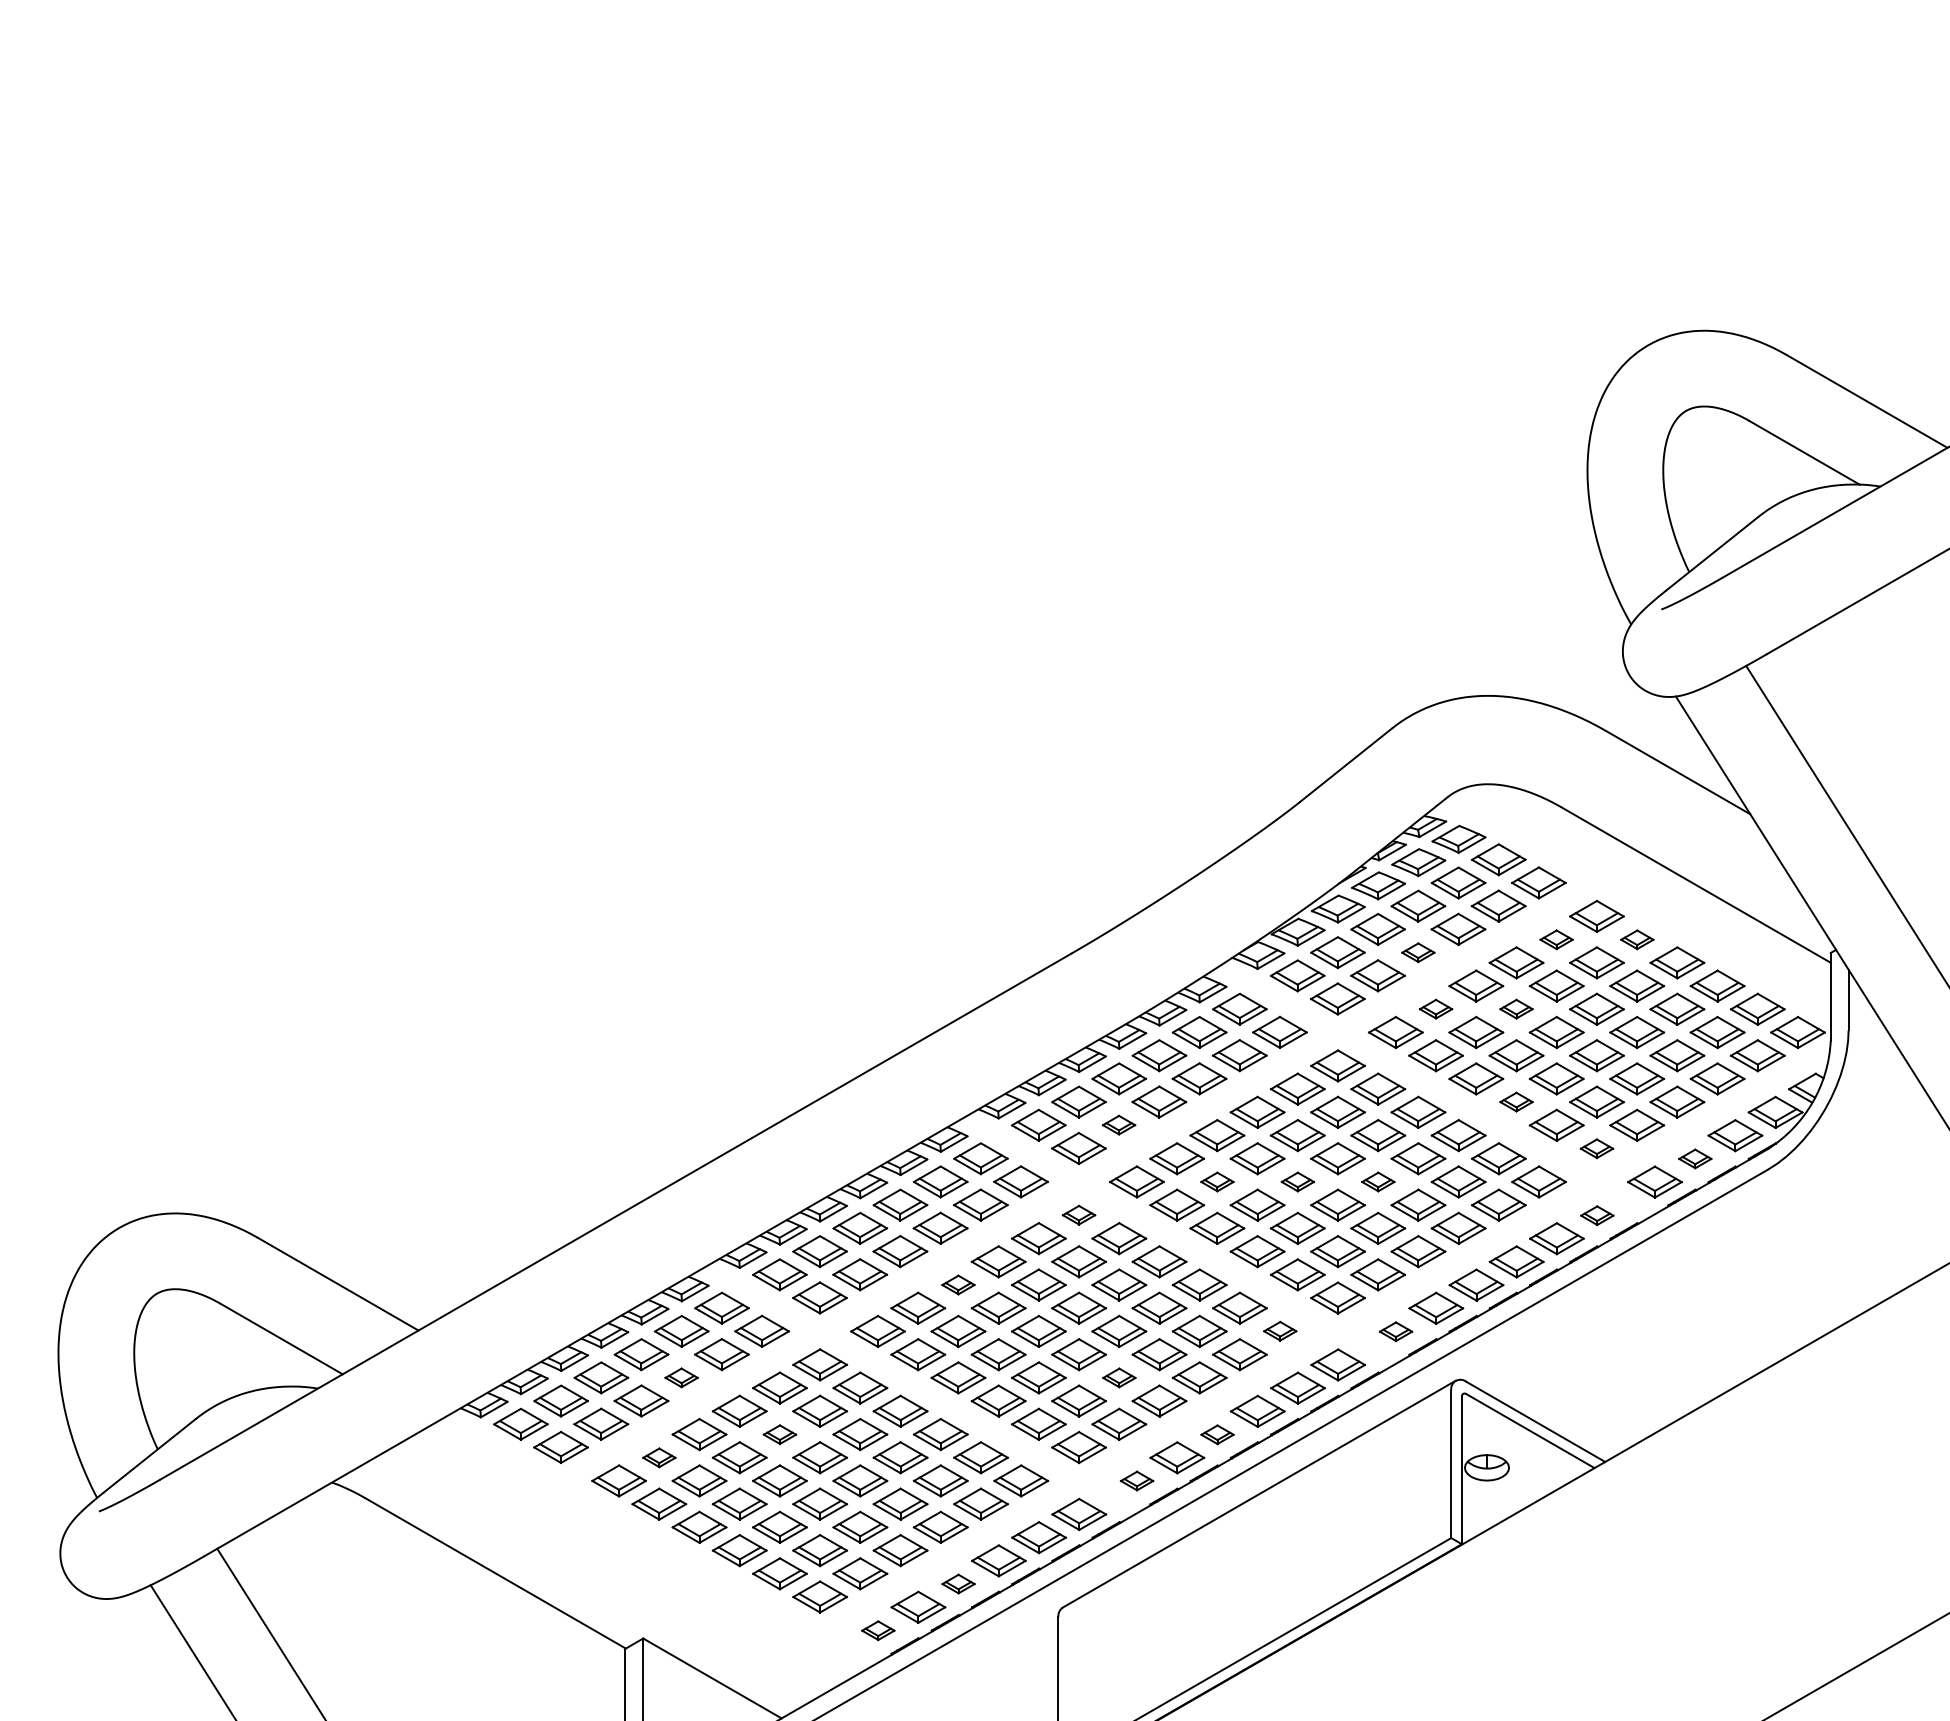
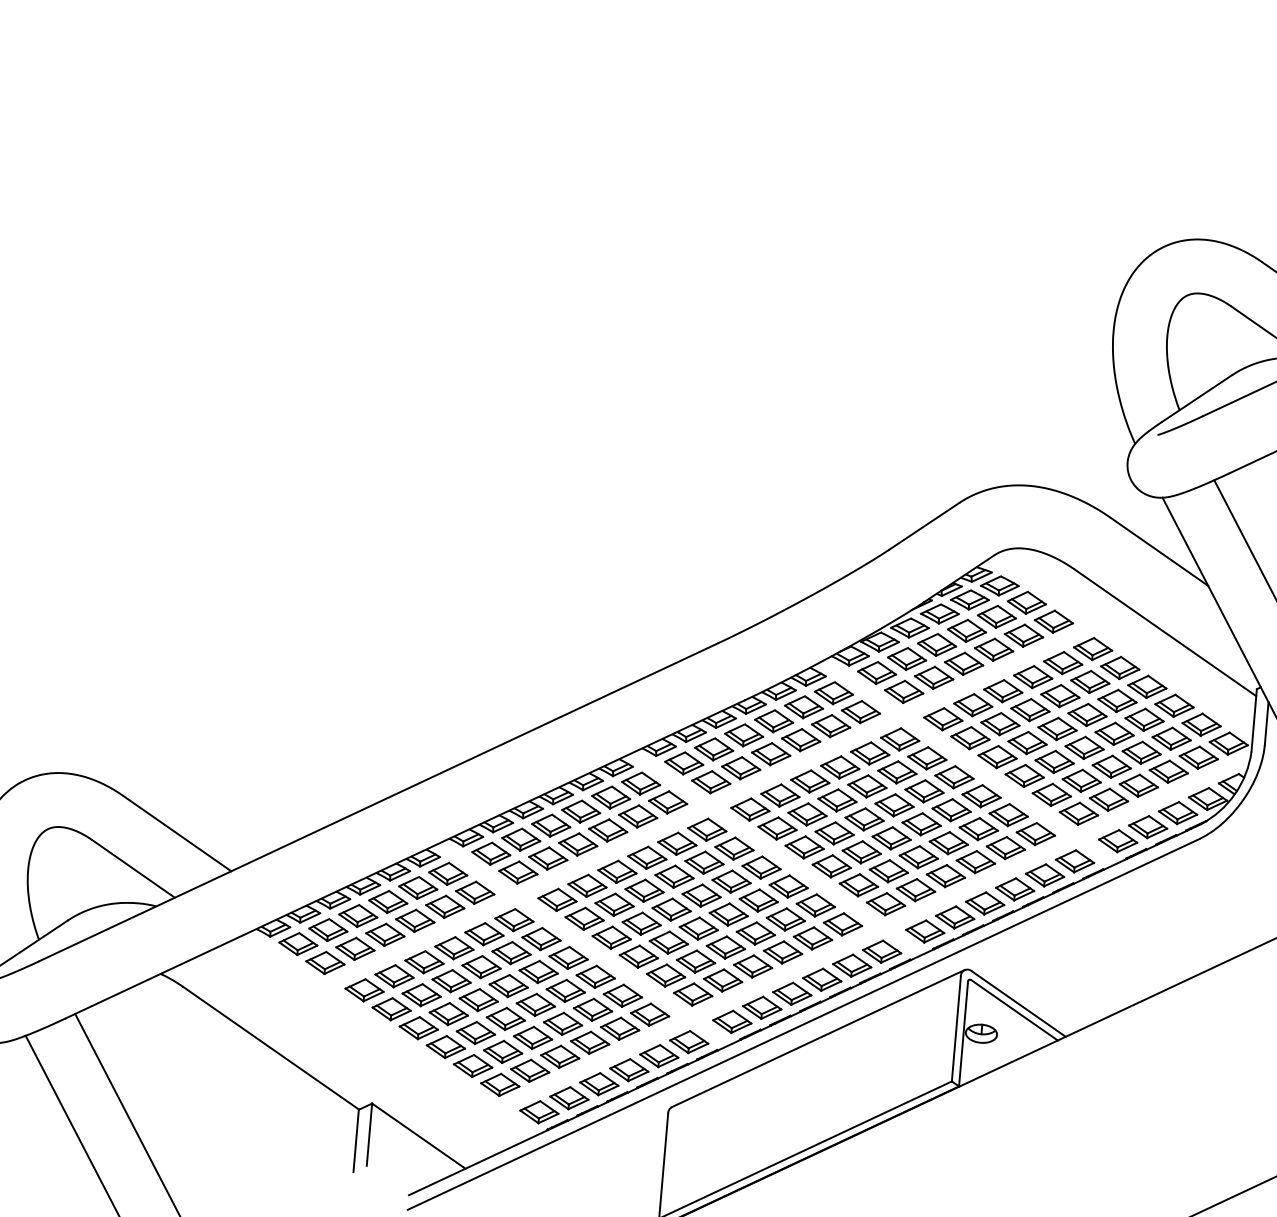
part: (1556, 939) -> (1062, 662), size x1.67
part: (1637, 939) -> (1120, 667), size x1.67
part: (1418, 952) -> (964, 663), size x1.67
part: (1435, 1008) -> (972, 704), size x1.67
part: (1516, 1008) -> (1030, 709), size x1.67
part: (1516, 1101) -> (1024, 775), size x1.67
part: (1118, 1124) -> (740, 767), size x1.67
part: (1596, 1148) -> (1078, 813), size x1.67
part: (1695, 1158) -> (1148, 826), size x1.67
part: (1217, 1181) -> (807, 814), size x1.67
part: (1297, 1181) -> (864, 818), size x1.67
part: (1378, 1181) -> (921, 823), size x1.67
part: (1078, 1214) -> (706, 829), size x1.67
part: (1597, 1215) -> (1075, 861), size x1.67
part: (958, 1284) -> (617, 871), size x1.67
part: (1280, 1330) -> (843, 923), size x1.67
part: (1395, 1331) -> (924, 931), size x1.67
part: (681, 1377) -> (415, 920), size x1.67
part: (1119, 1377) -> (726, 947), size x1.67
part: (779, 1434) -> (481, 967), size x1.67
part: (1217, 1434) -> (792, 993), size x1.67
part: (659, 1457) -> (394, 976), size x1.67
part: (1136, 1480) -> (731, 1021), size x1.67
part: (958, 1583) -> (599, 1083), size x1.67
part: (878, 1630) -> (539, 1112), size x1.67

